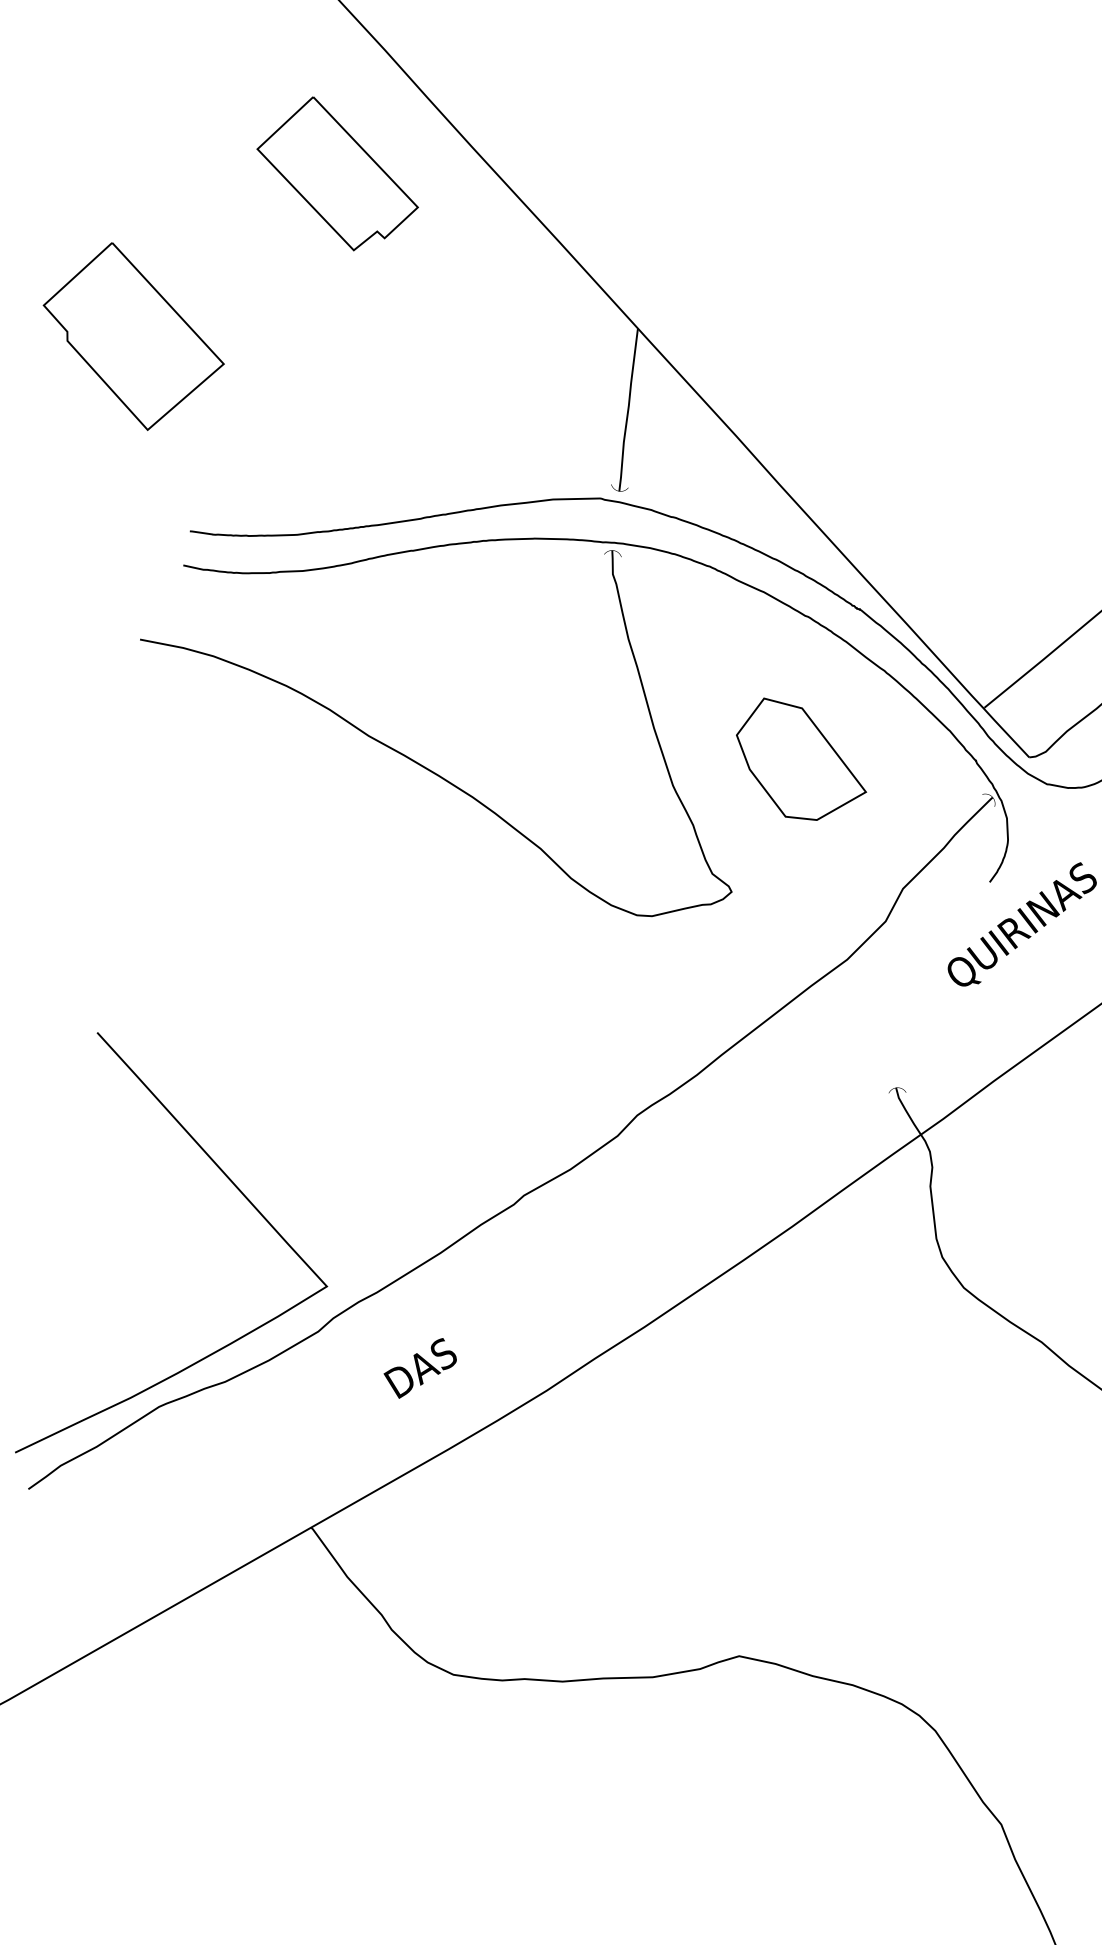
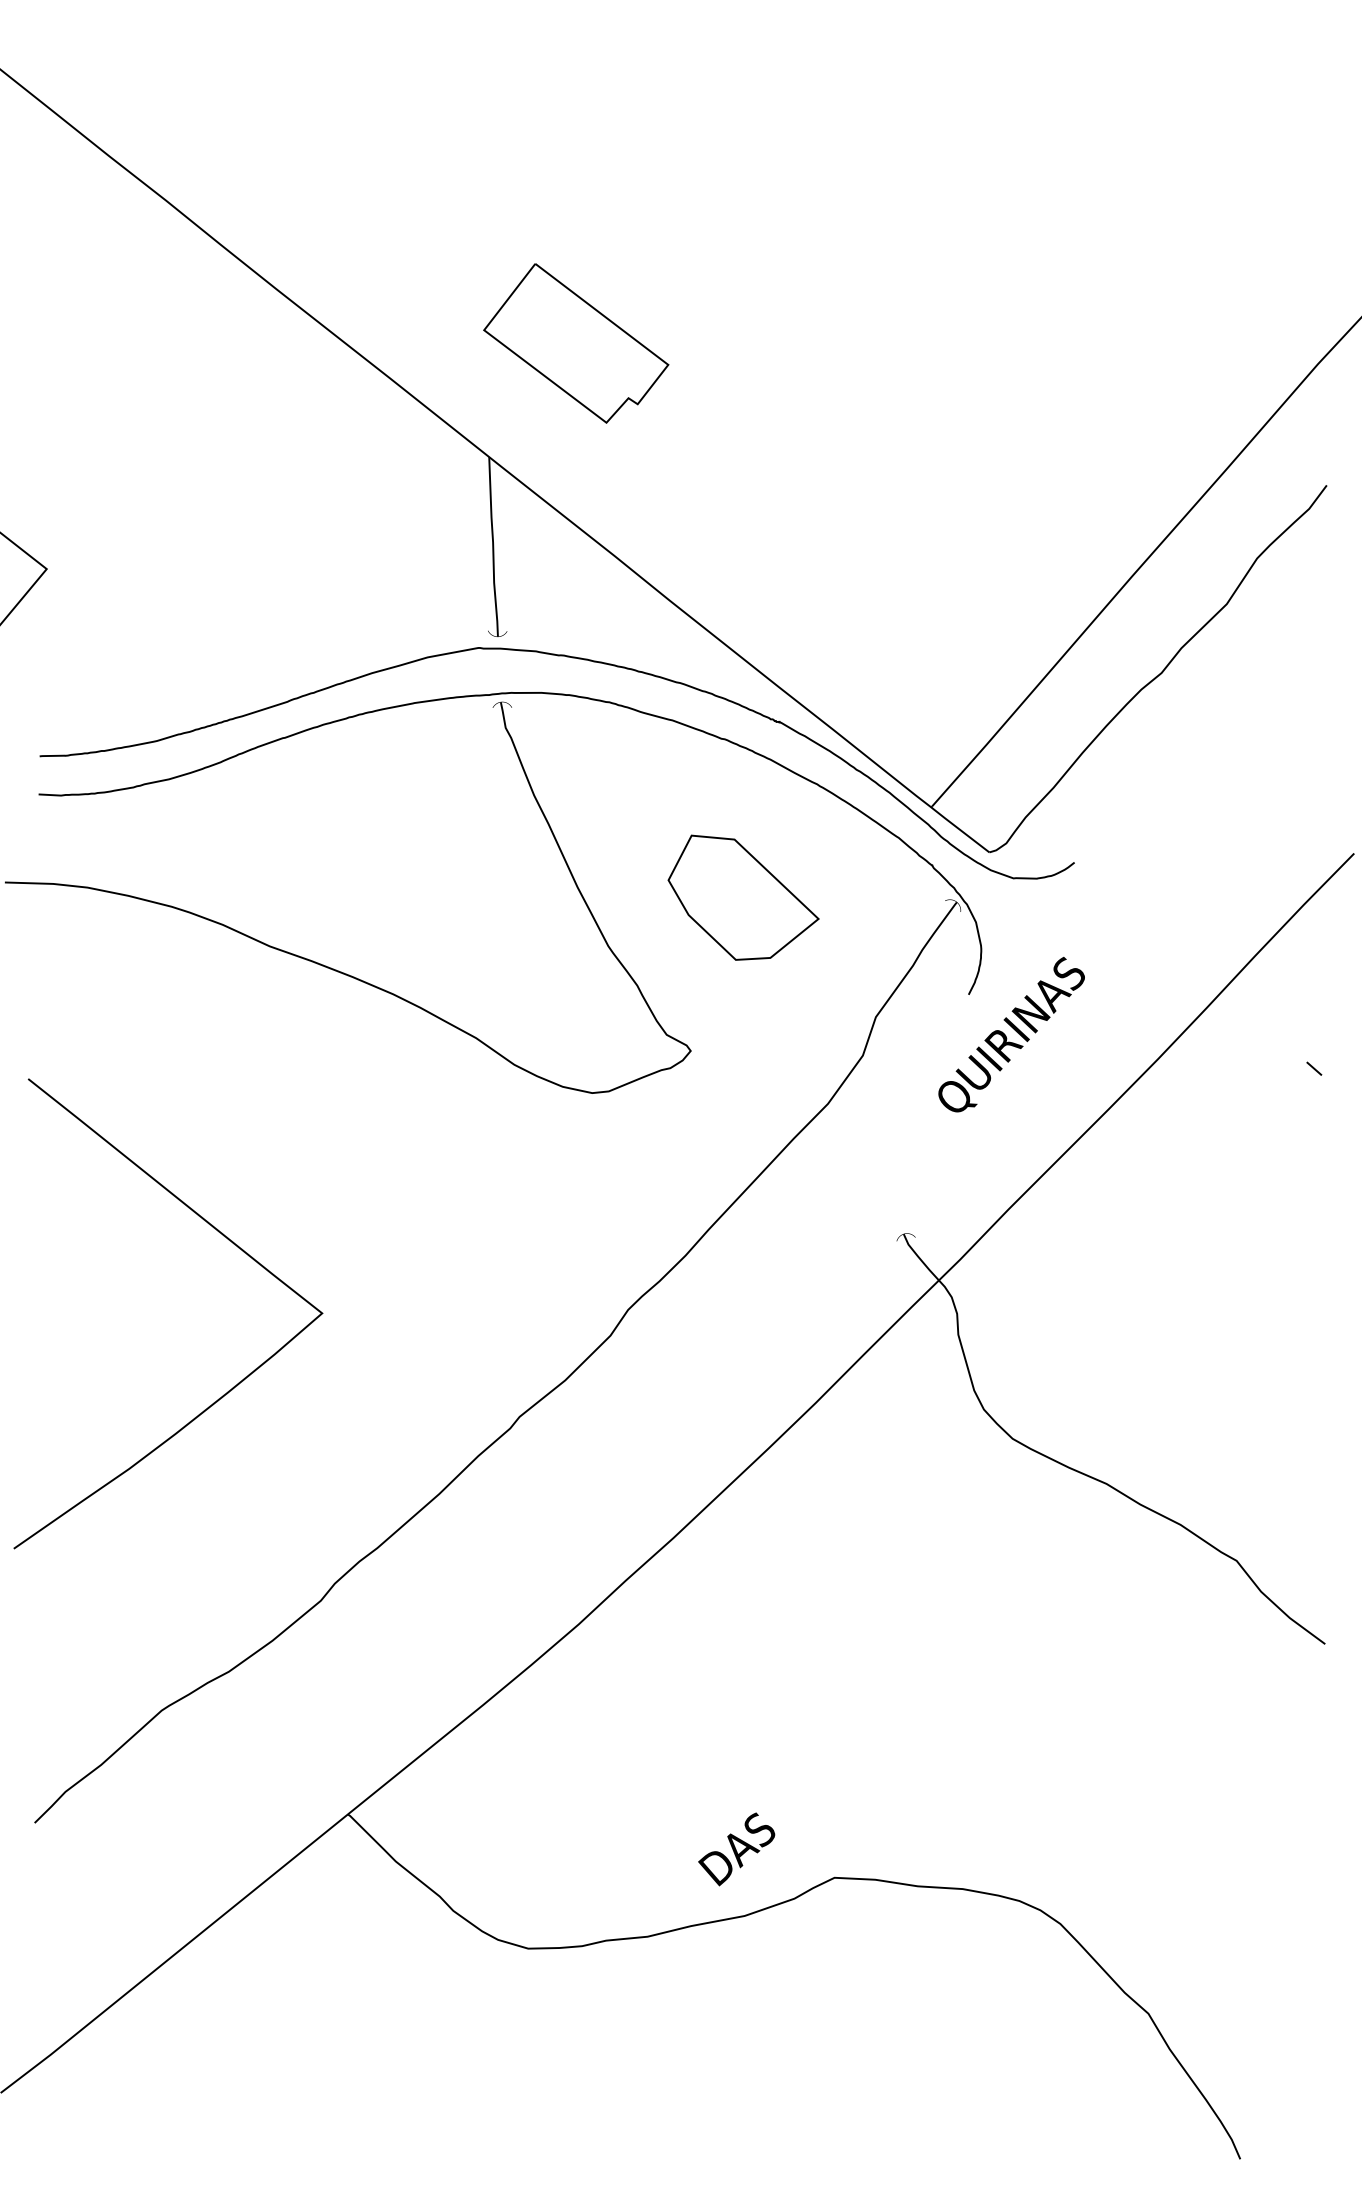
part: (338, 174) -> (576, 343), moved
curve: (253, 1207) -> (228, 1240), moved
text: (419, 1368) -> (736, 1849), moved

